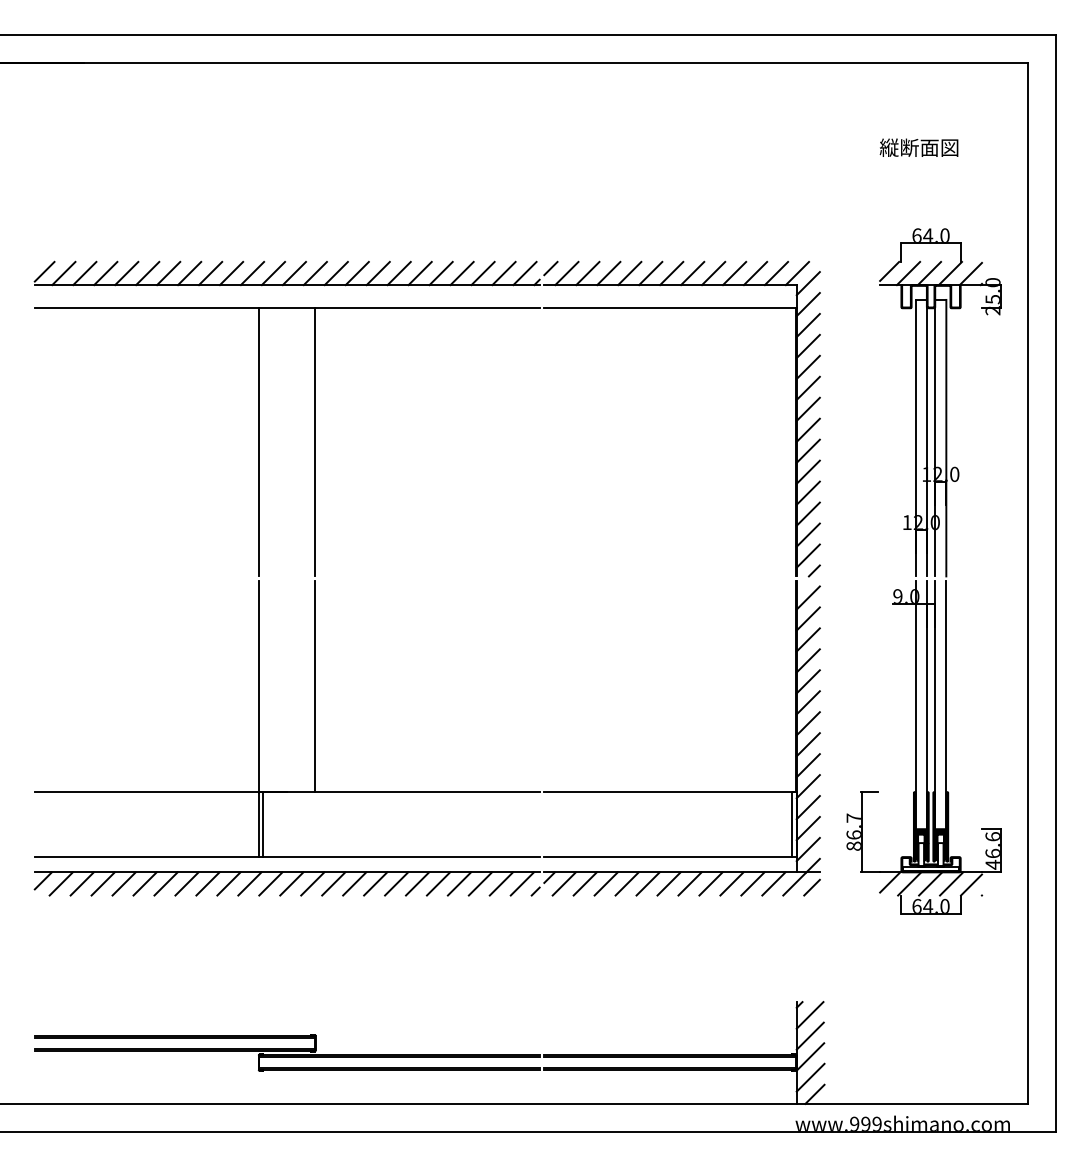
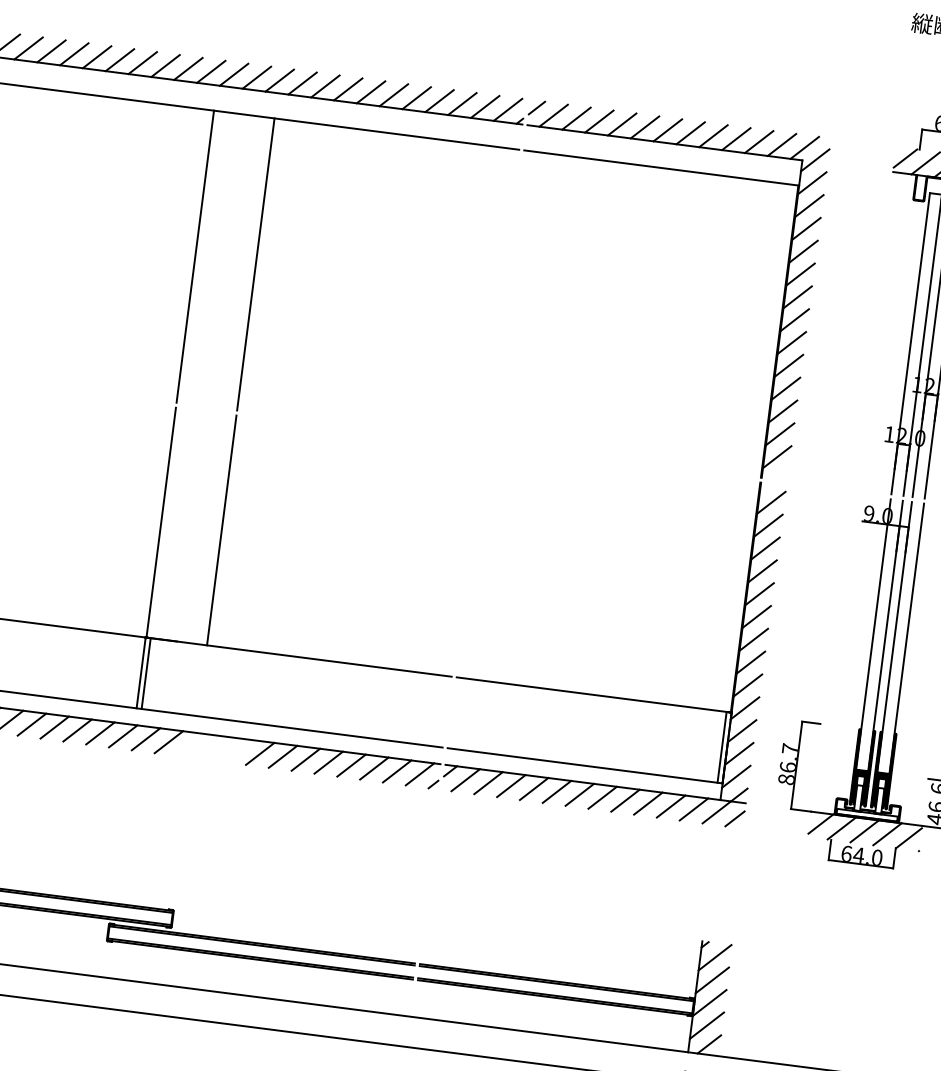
line: (813, 570) -> (780, 473), removed
line: (312, 883) -> (191, 744), removed
line: (333, 883) -> (214, 747), removed
line: (354, 883) -> (237, 750), removed

